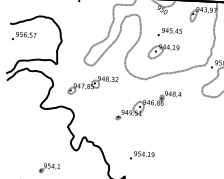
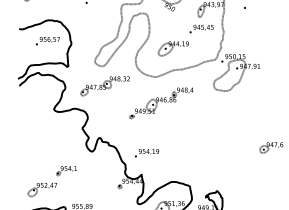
text: (169, 32) -> (201, 29), moved
text: (23, 36) -> (47, 41), moved
text: (141, 156) -> (146, 153), moved

